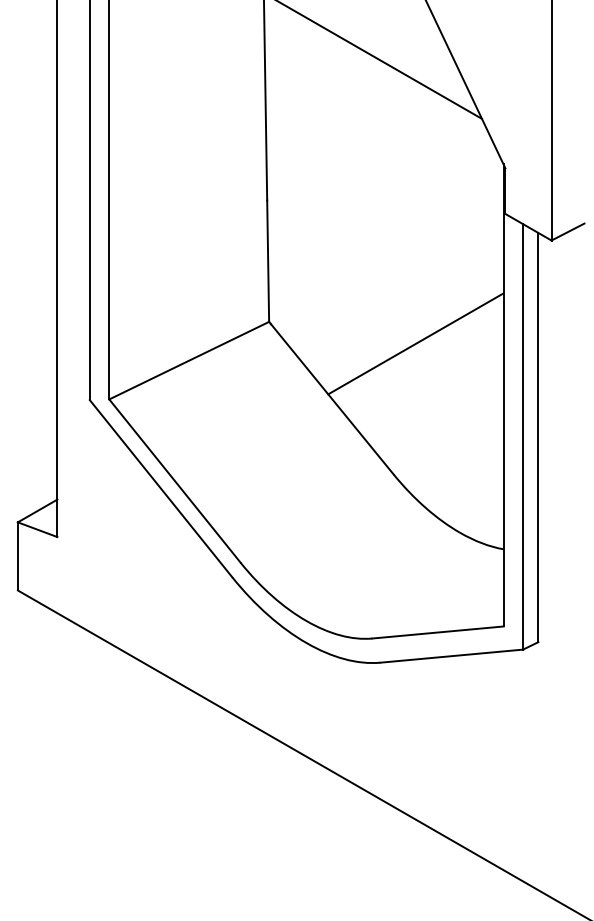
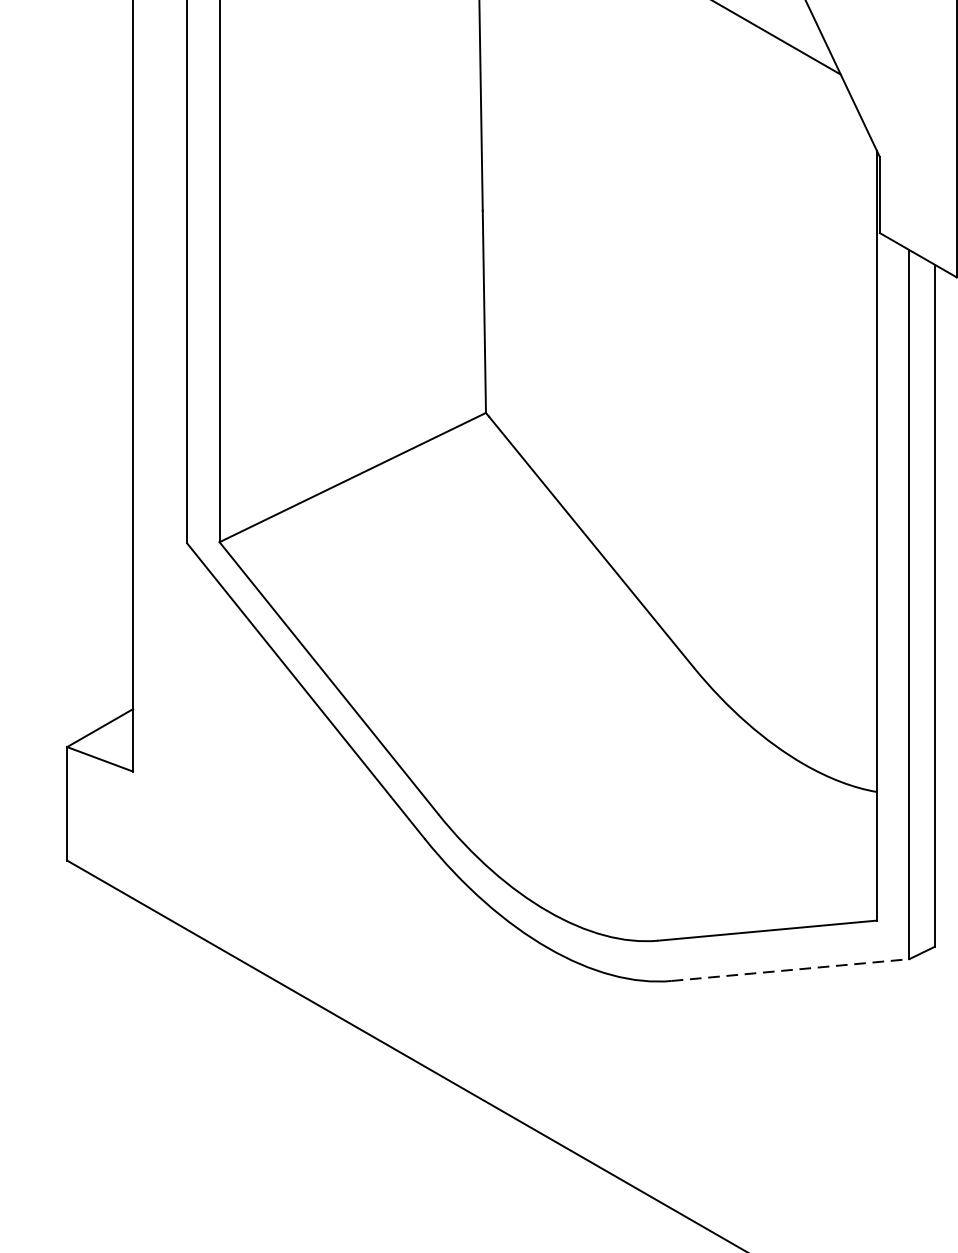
line: (415, 343) -> (729, 448), removed
line: (451, 656) -> (789, 970), solid -> dashed

